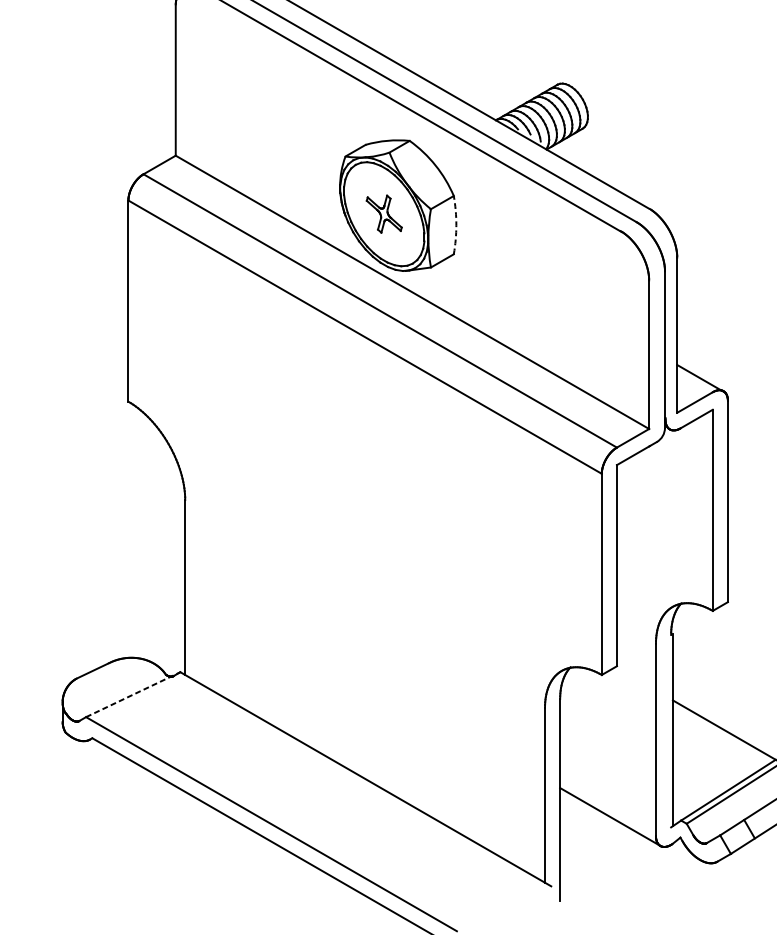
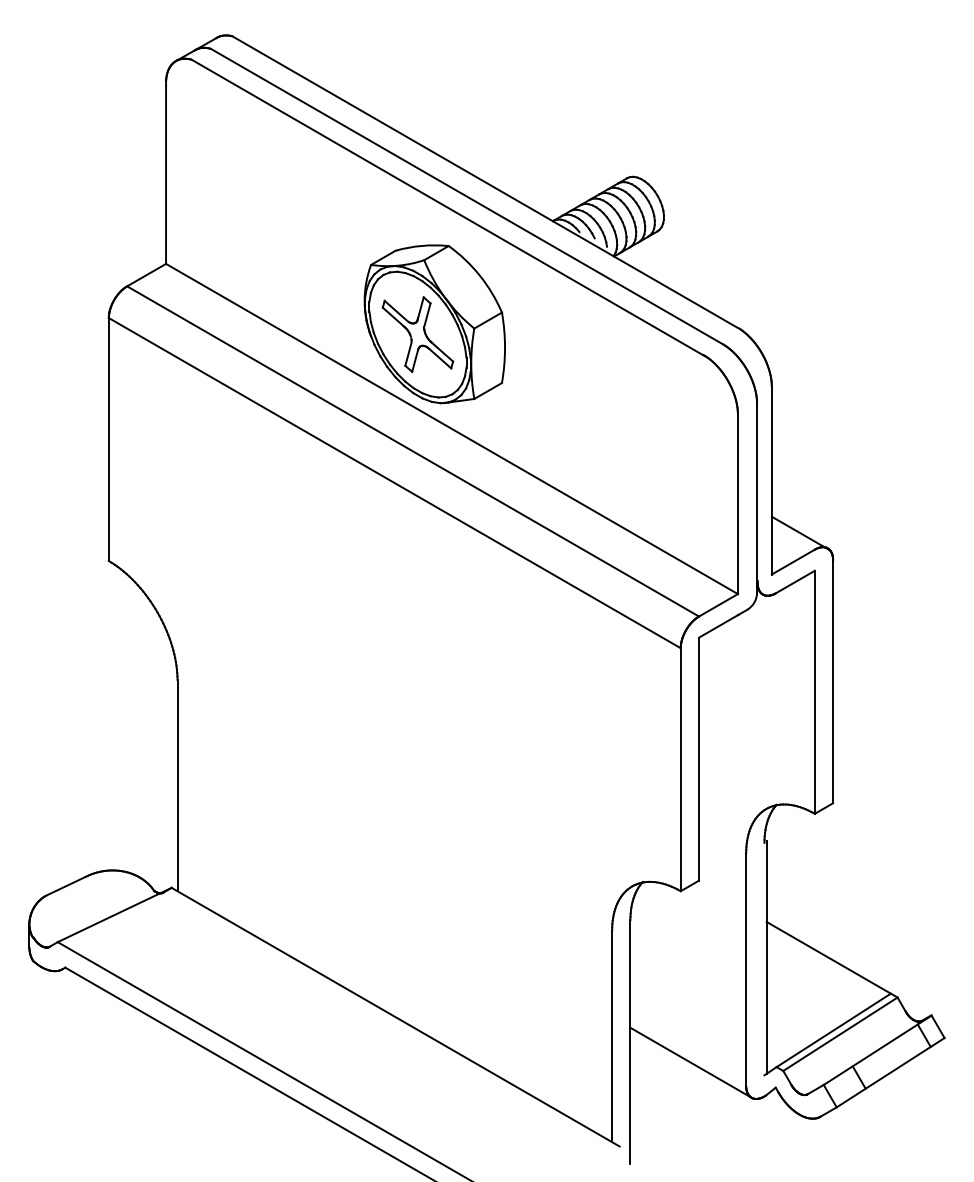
part: (383, 214) -> (417, 334), size x1.67
arc: (456, 224) -> (505, 347), dashed -> solid
line: (133, 694) -> (115, 914), dashed -> solid

